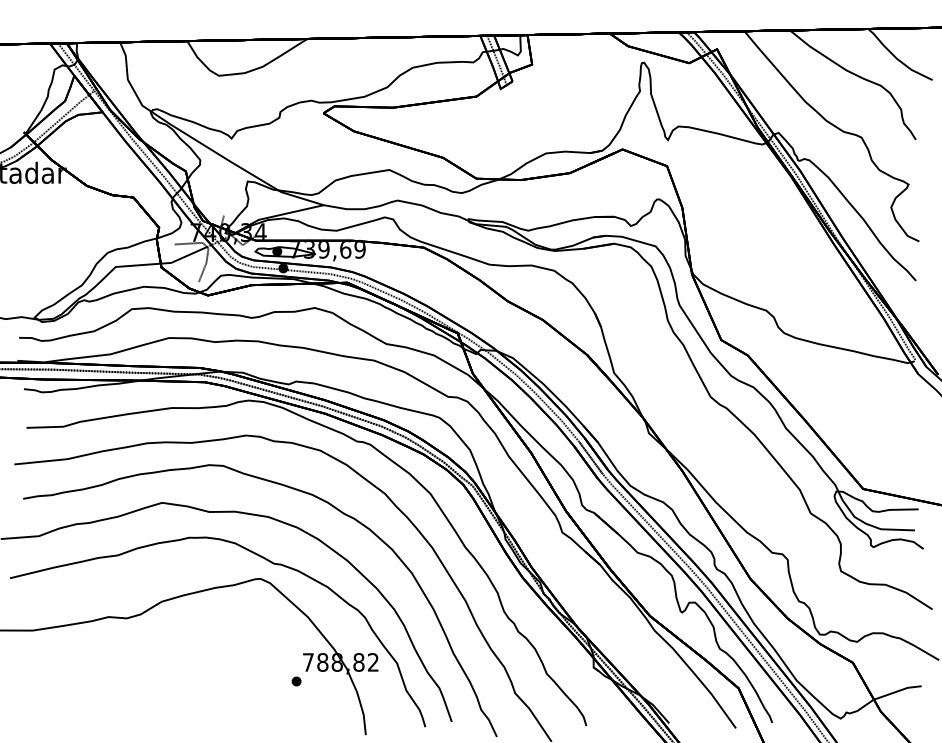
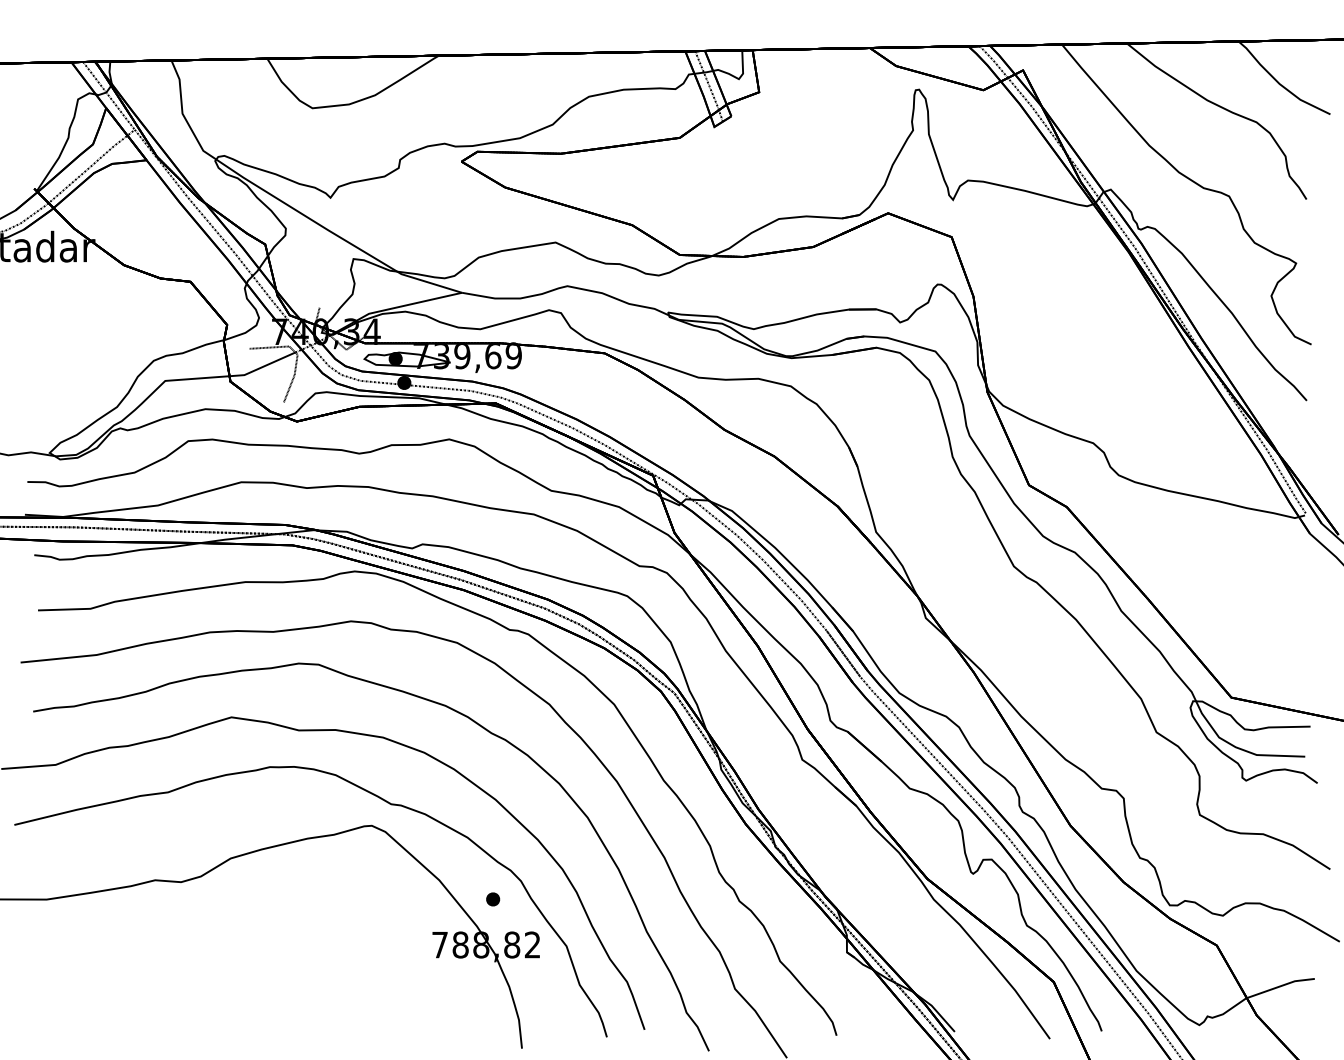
part: (296, 681) -> (492, 899), moved

